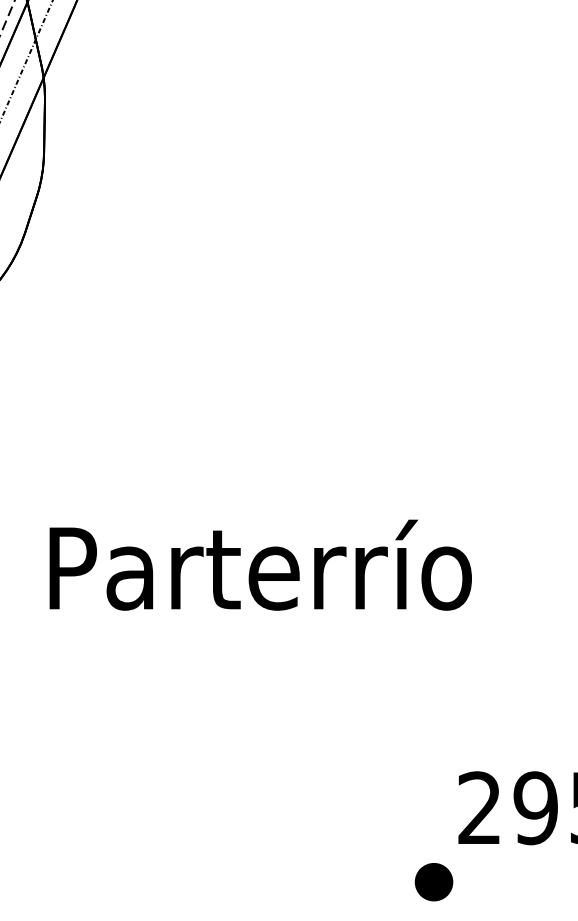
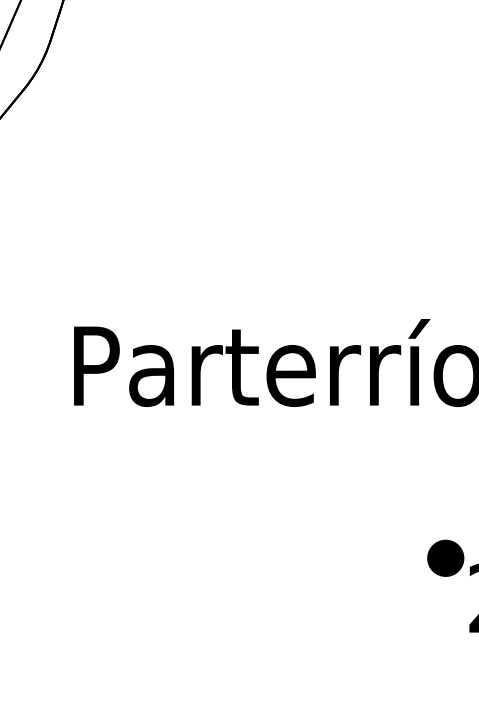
part: (433, 882) -> (445, 558), moved

